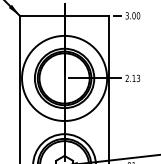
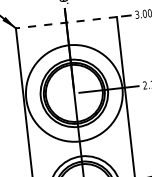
line: (64, 15) -> (66, 22), solid -> dashed

